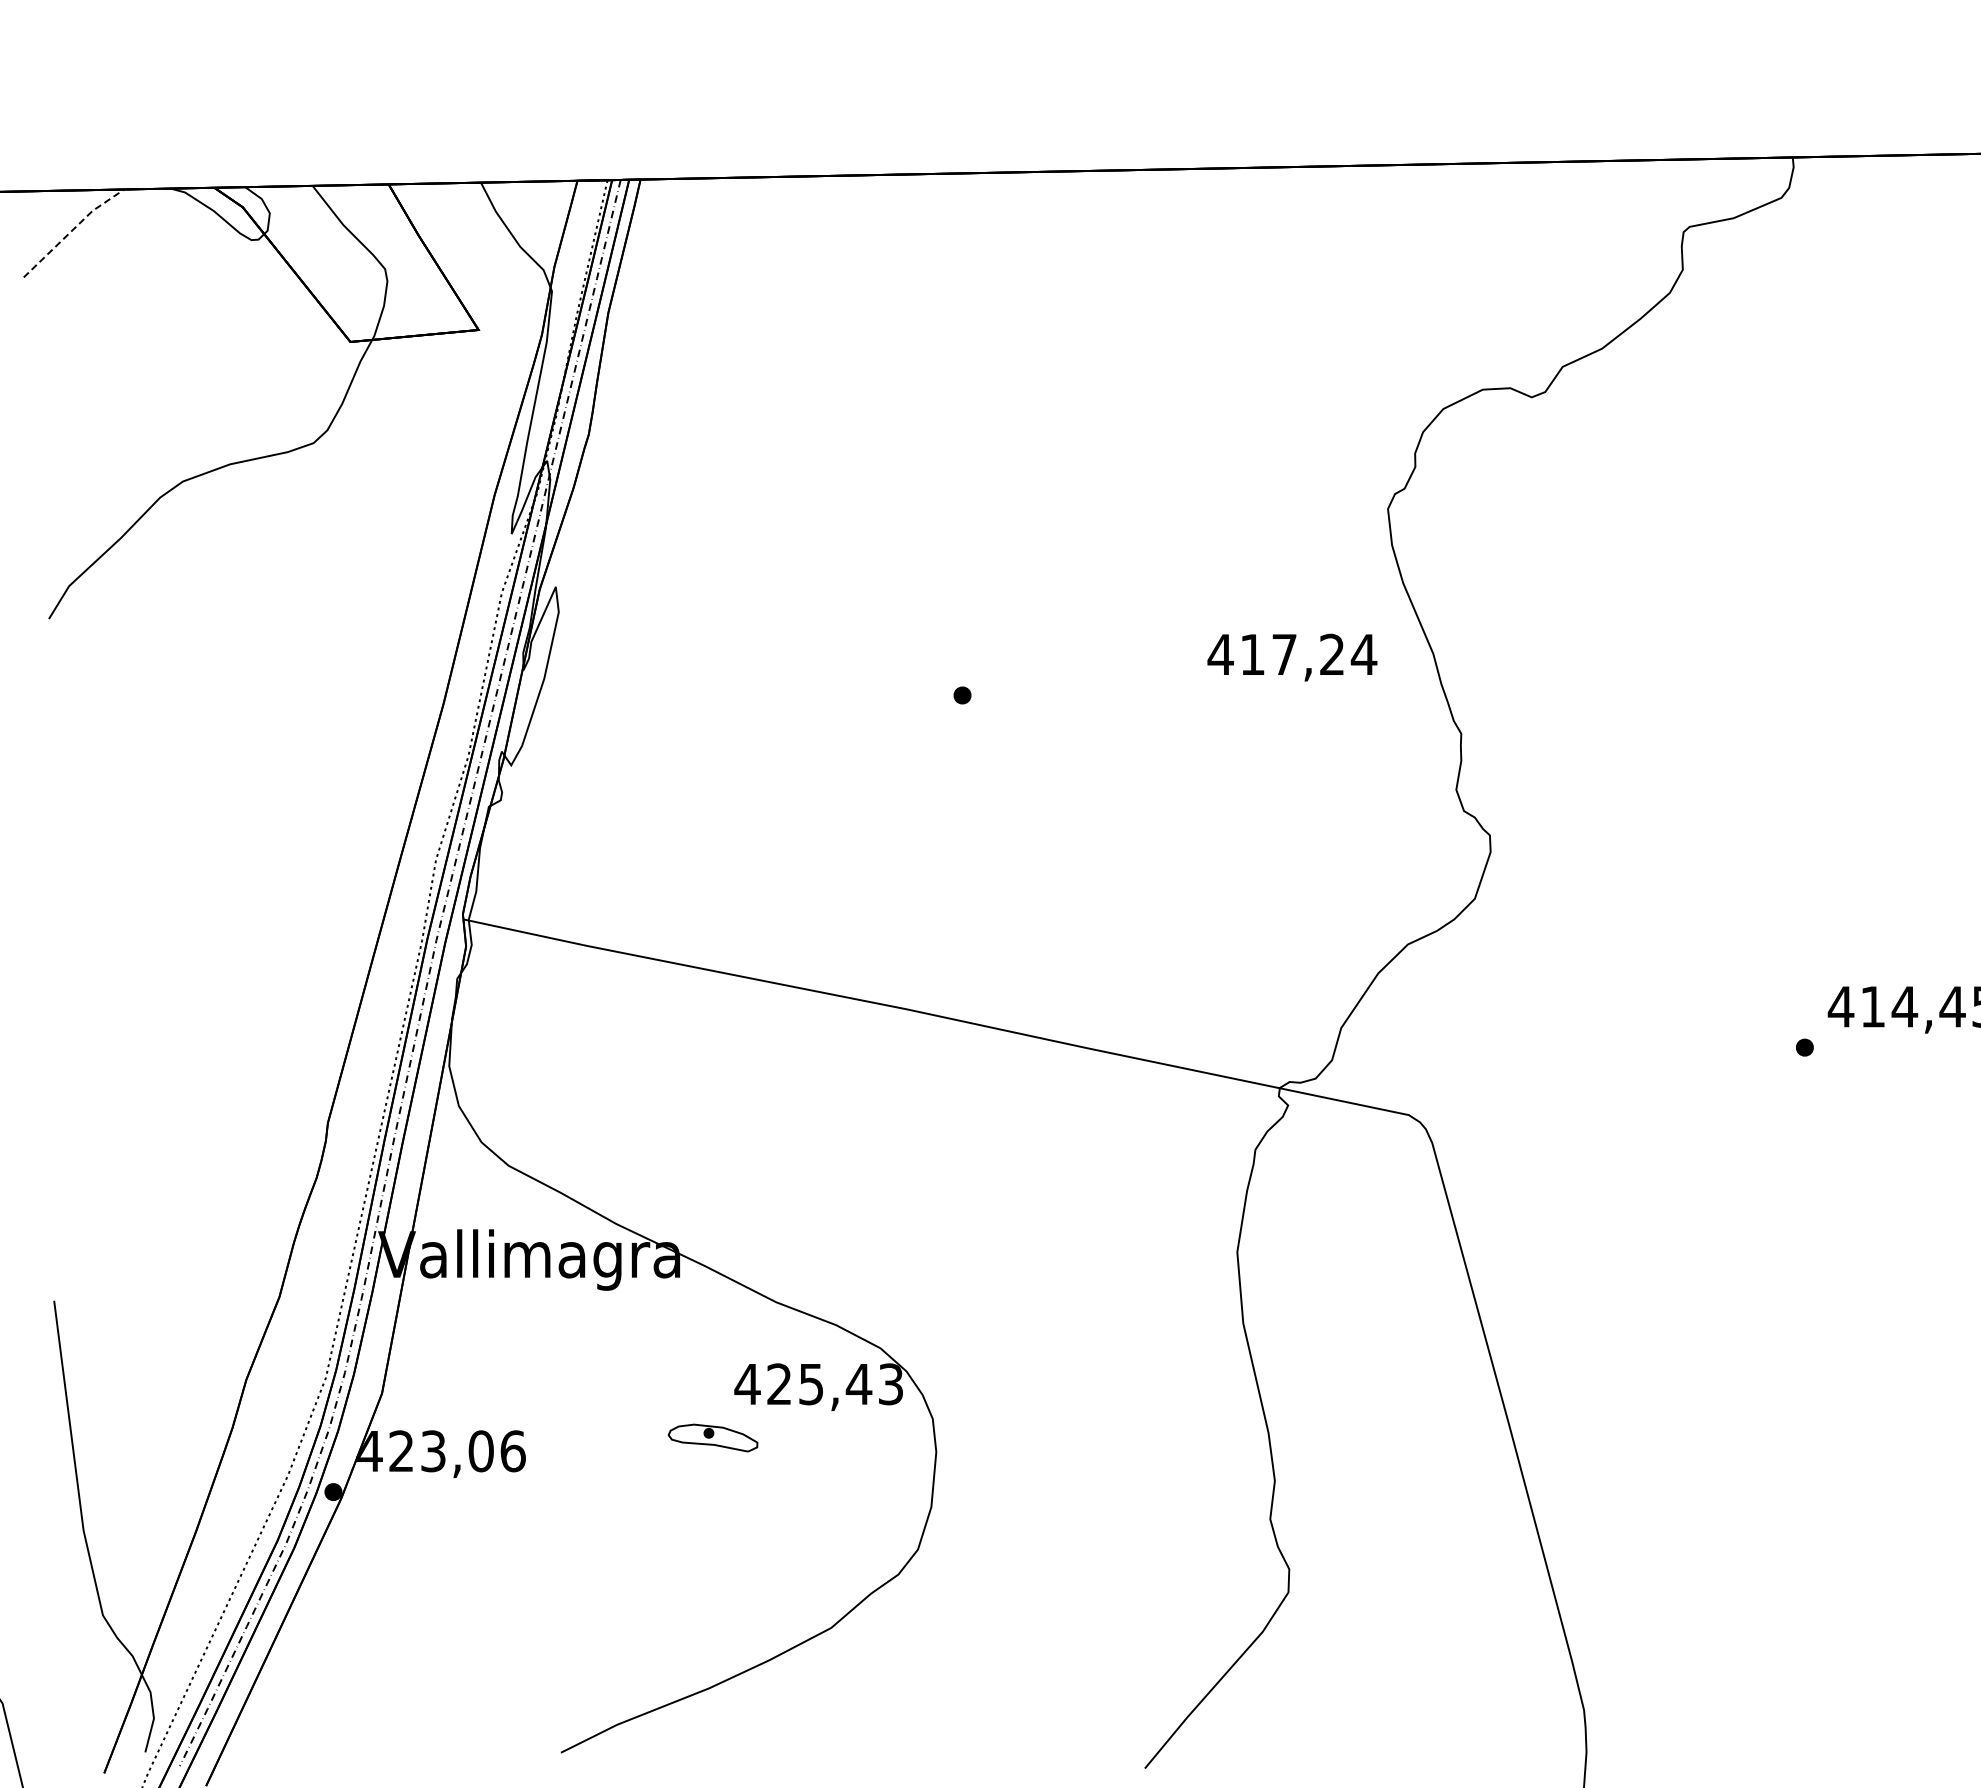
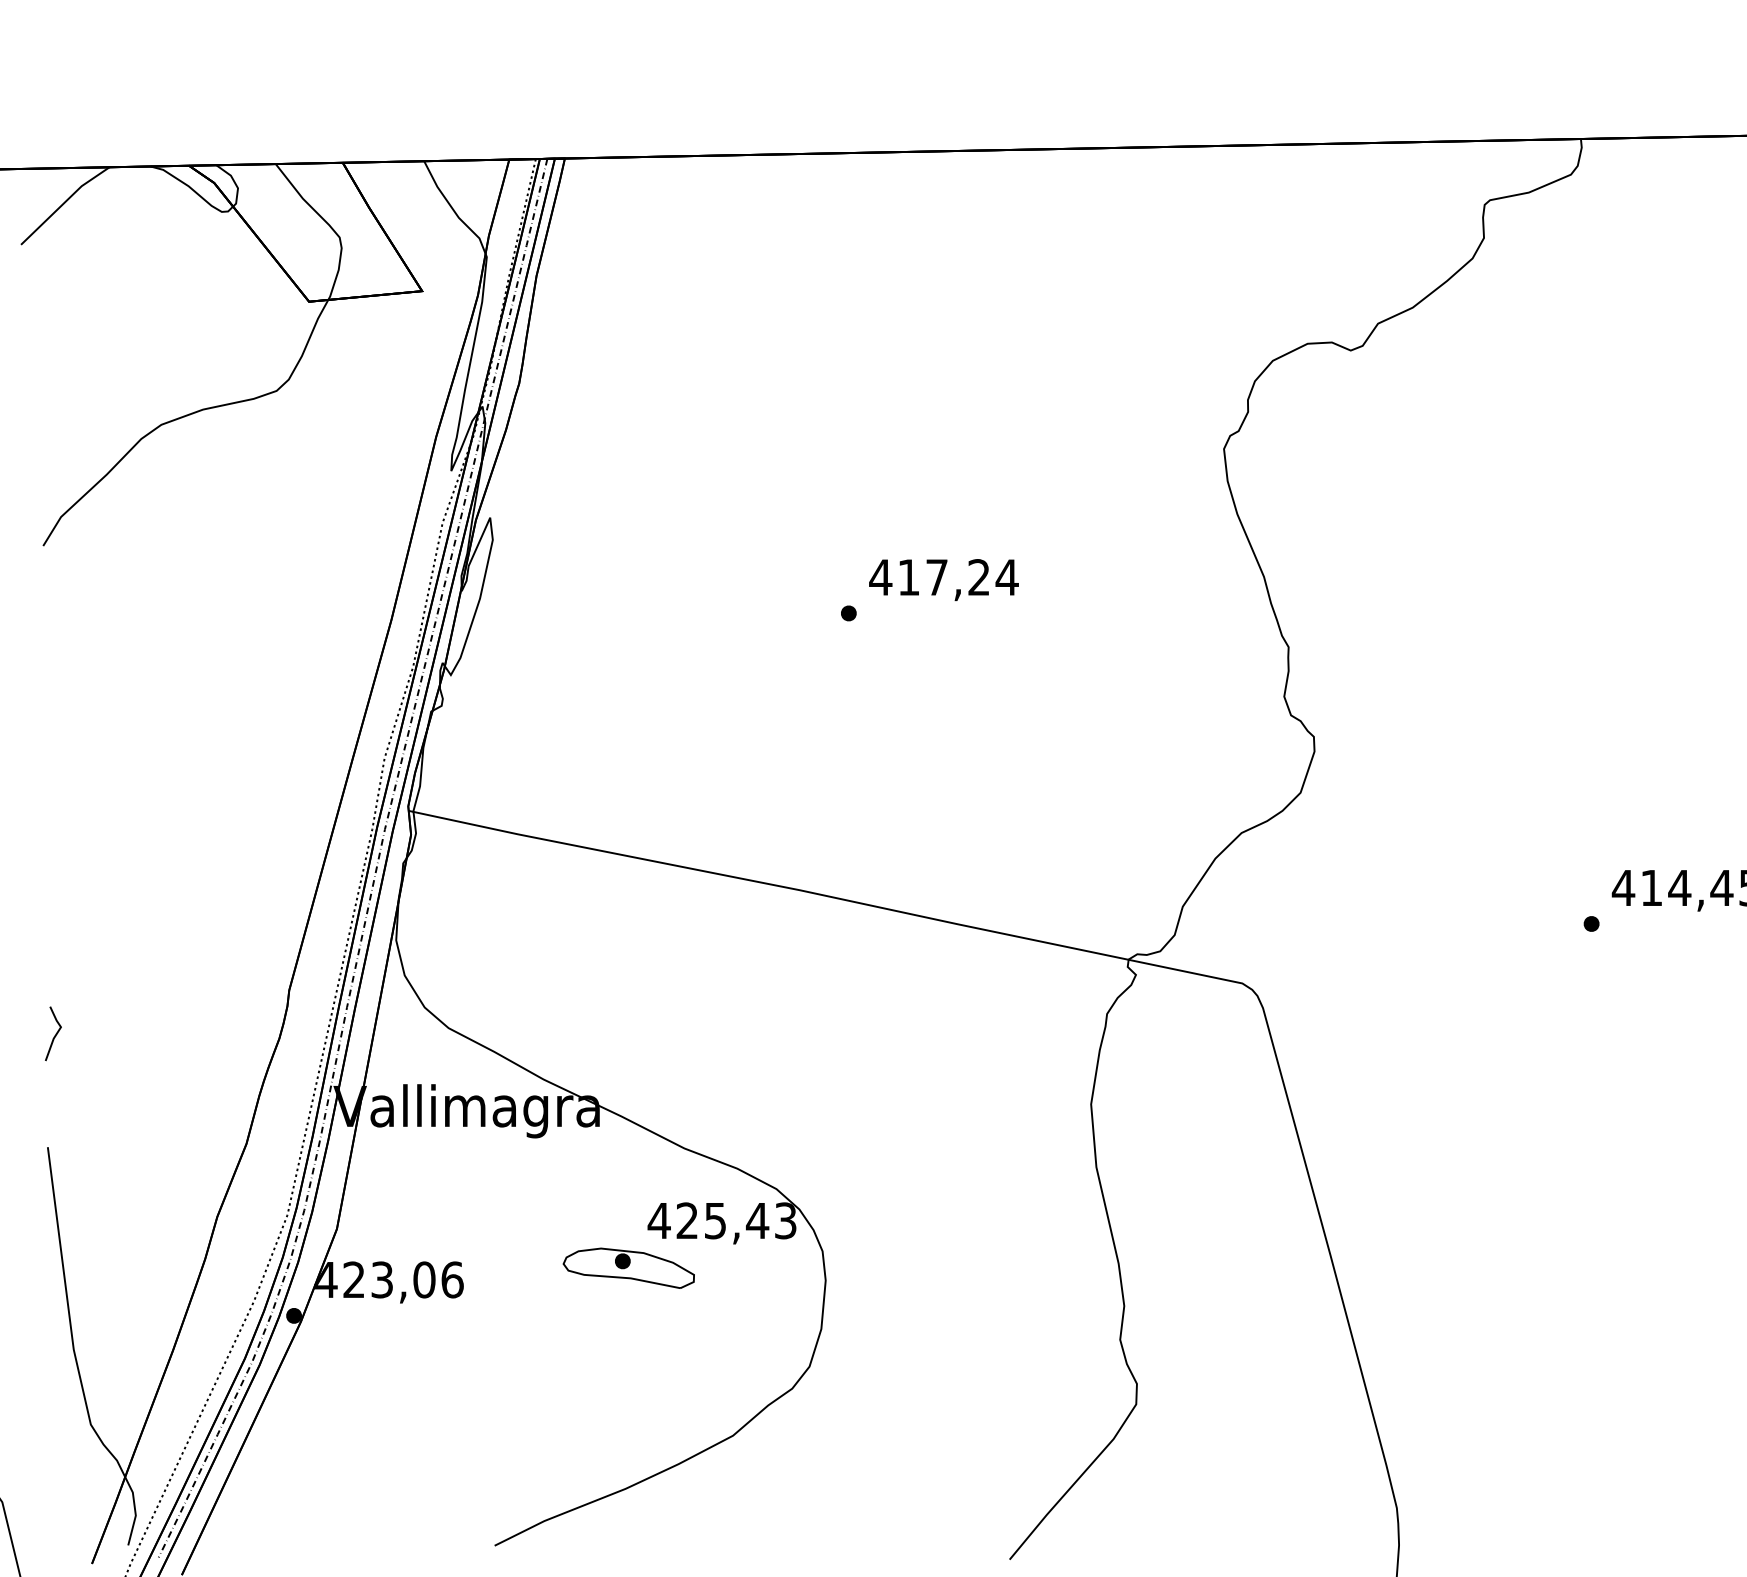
line: (72, 230) -> (64, 203), dashed -> solid
text: (1292, 657) -> (944, 579), moved
line: (62, 1173) -> (55, 1034), added
part: (712, 1437) -> (628, 1267), size x1.67

